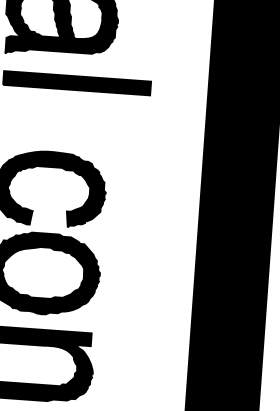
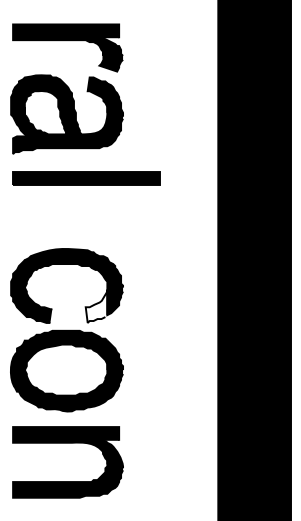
fill: (77, 210) -> (96, 305), removed

